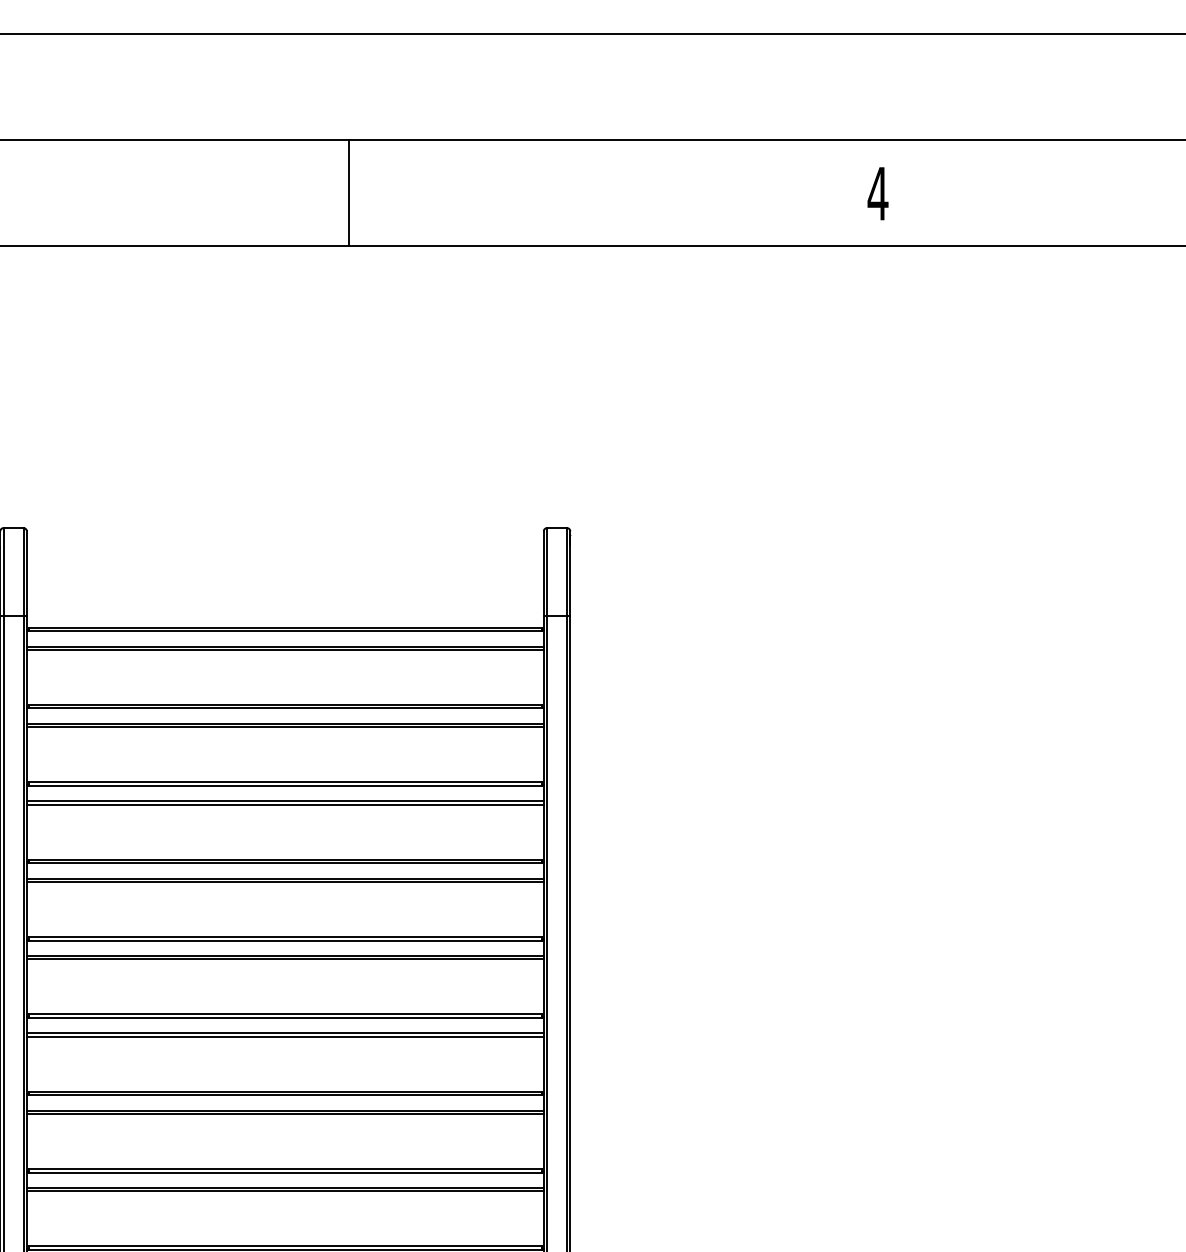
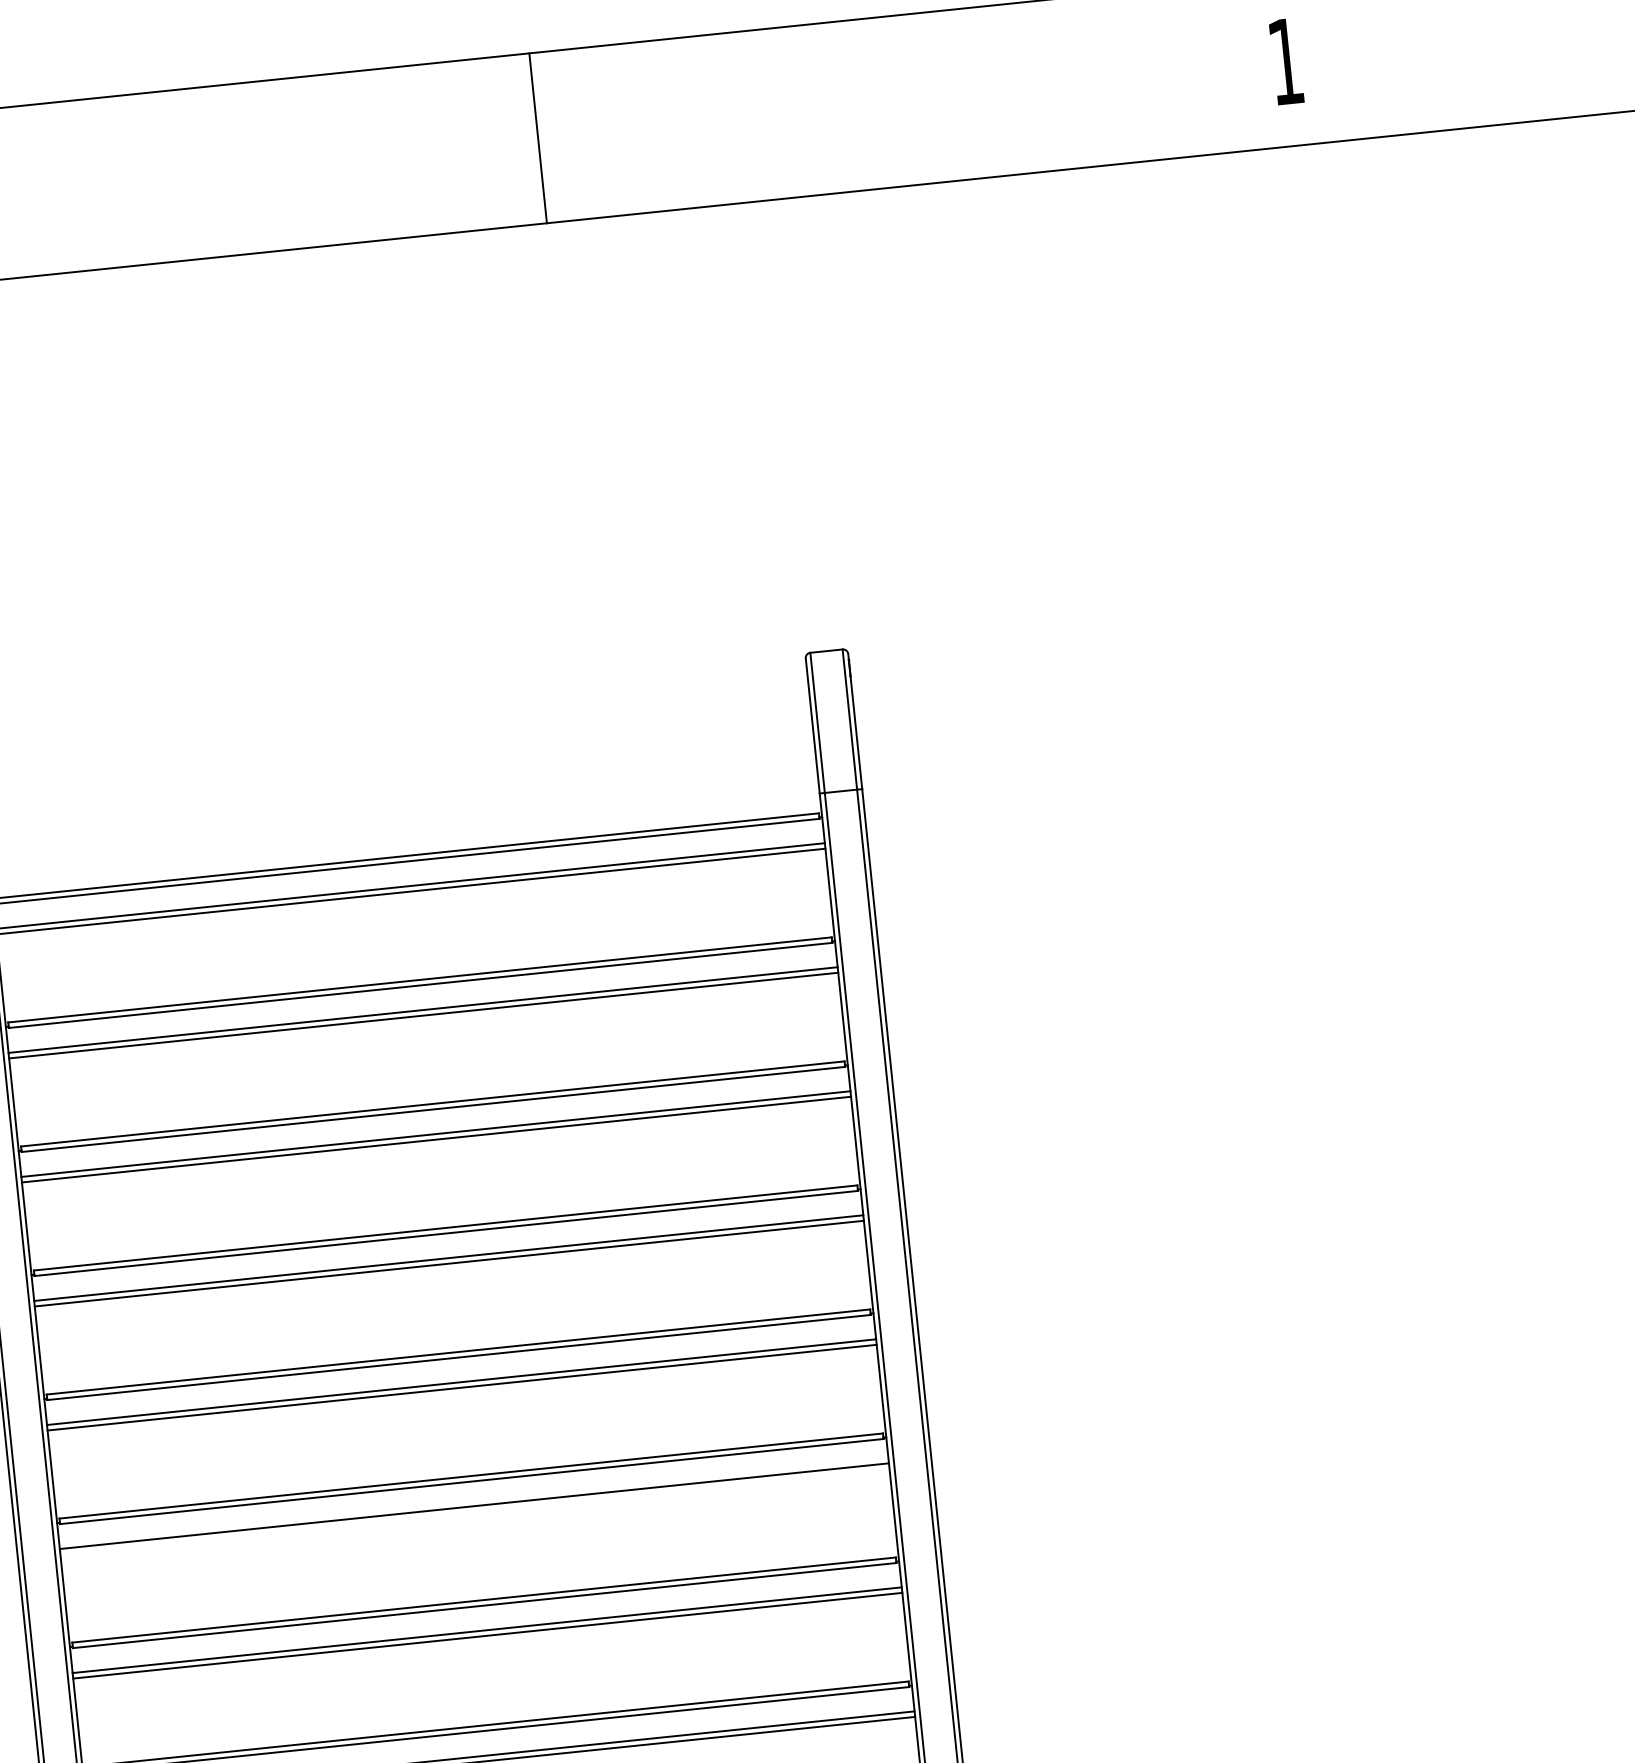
line: (348, 193) -> (537, 138), moved
text: (877, 193) -> (1284, 61), 4 -> 1
line: (284, 1036) -> (473, 1511), removed

